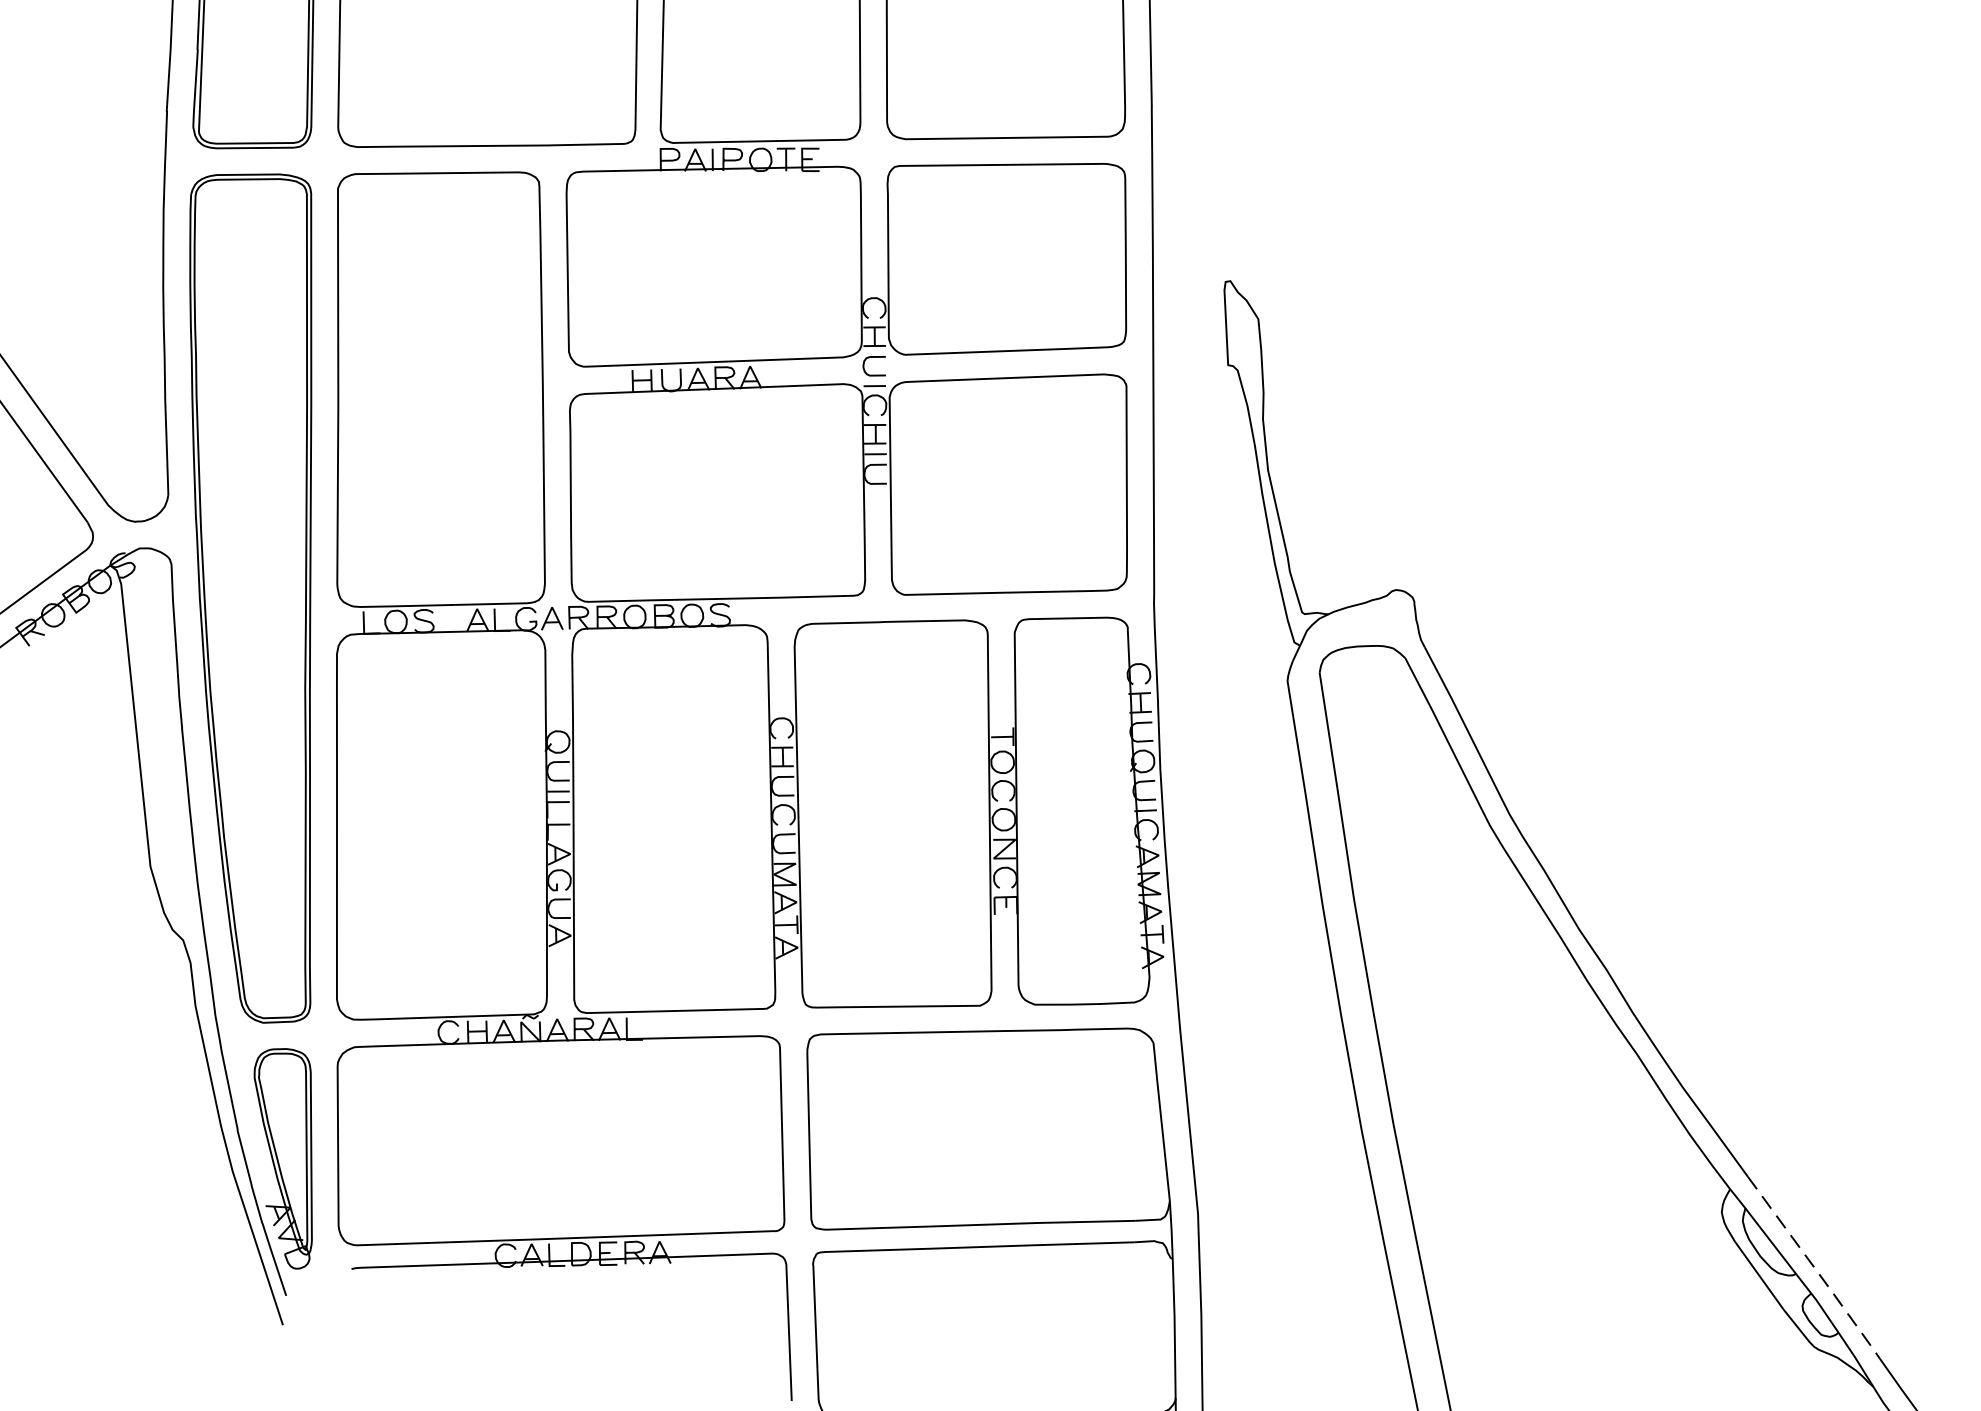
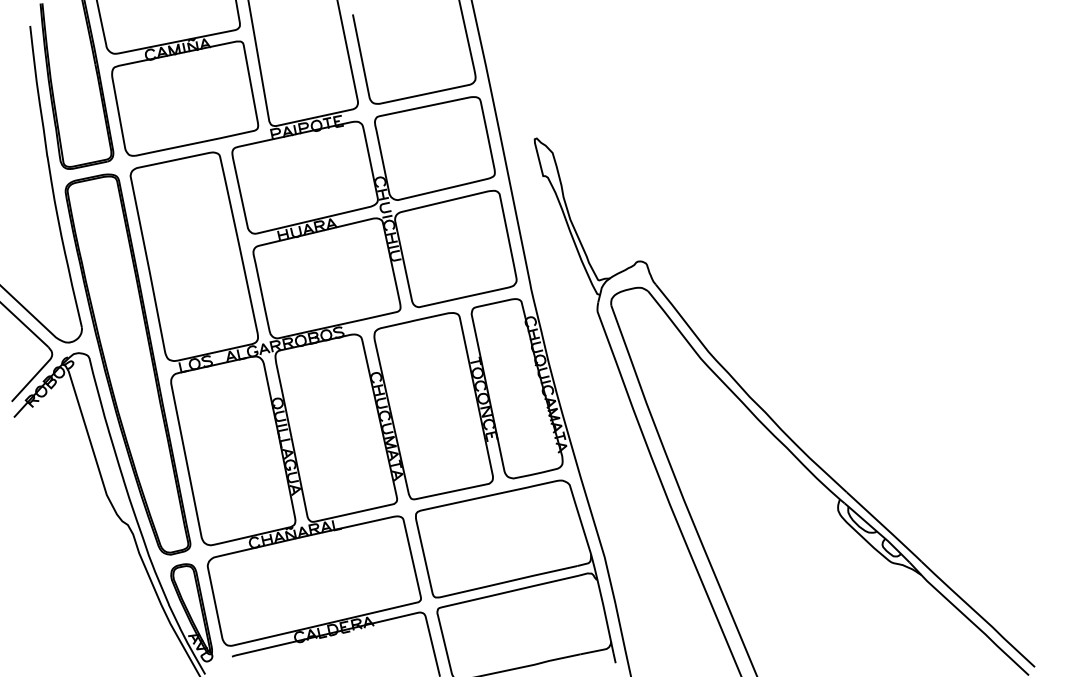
line: (1816, 1269) -> (885, 527), dashed -> solid

